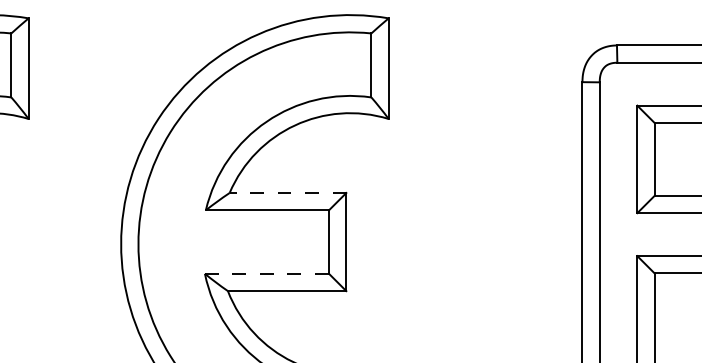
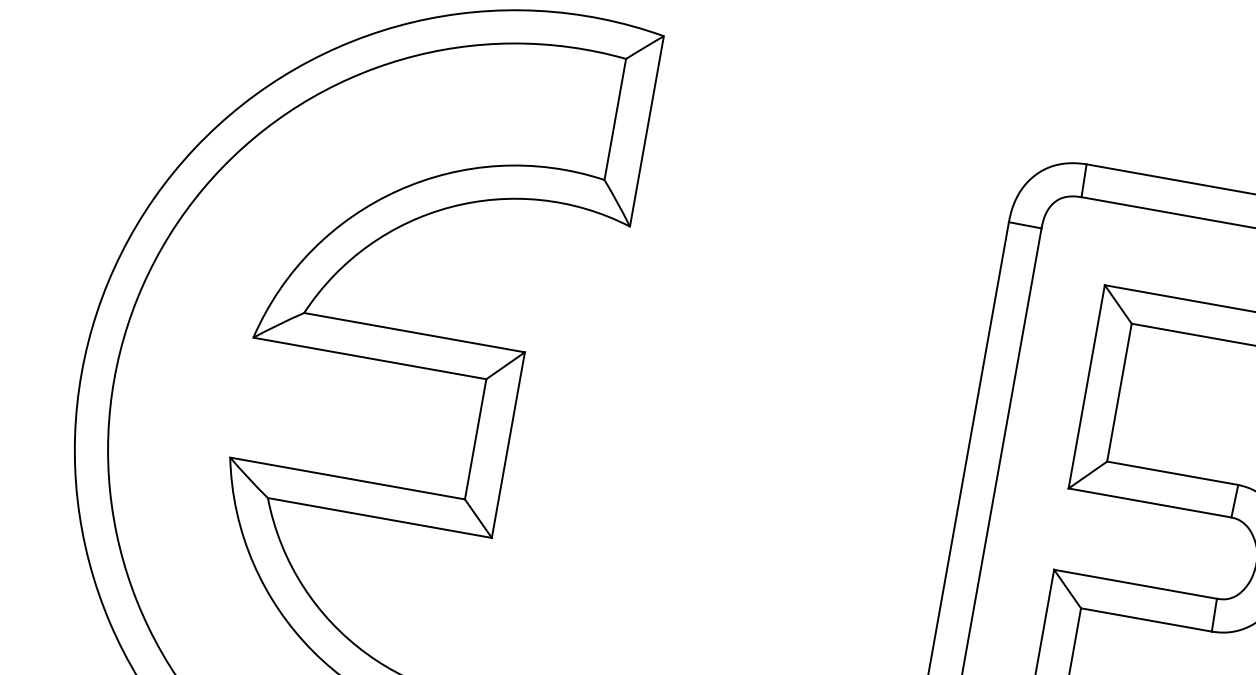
line: (287, 193) -> (413, 333), dashed -> solid
line: (267, 273) -> (348, 478), dashed -> solid

